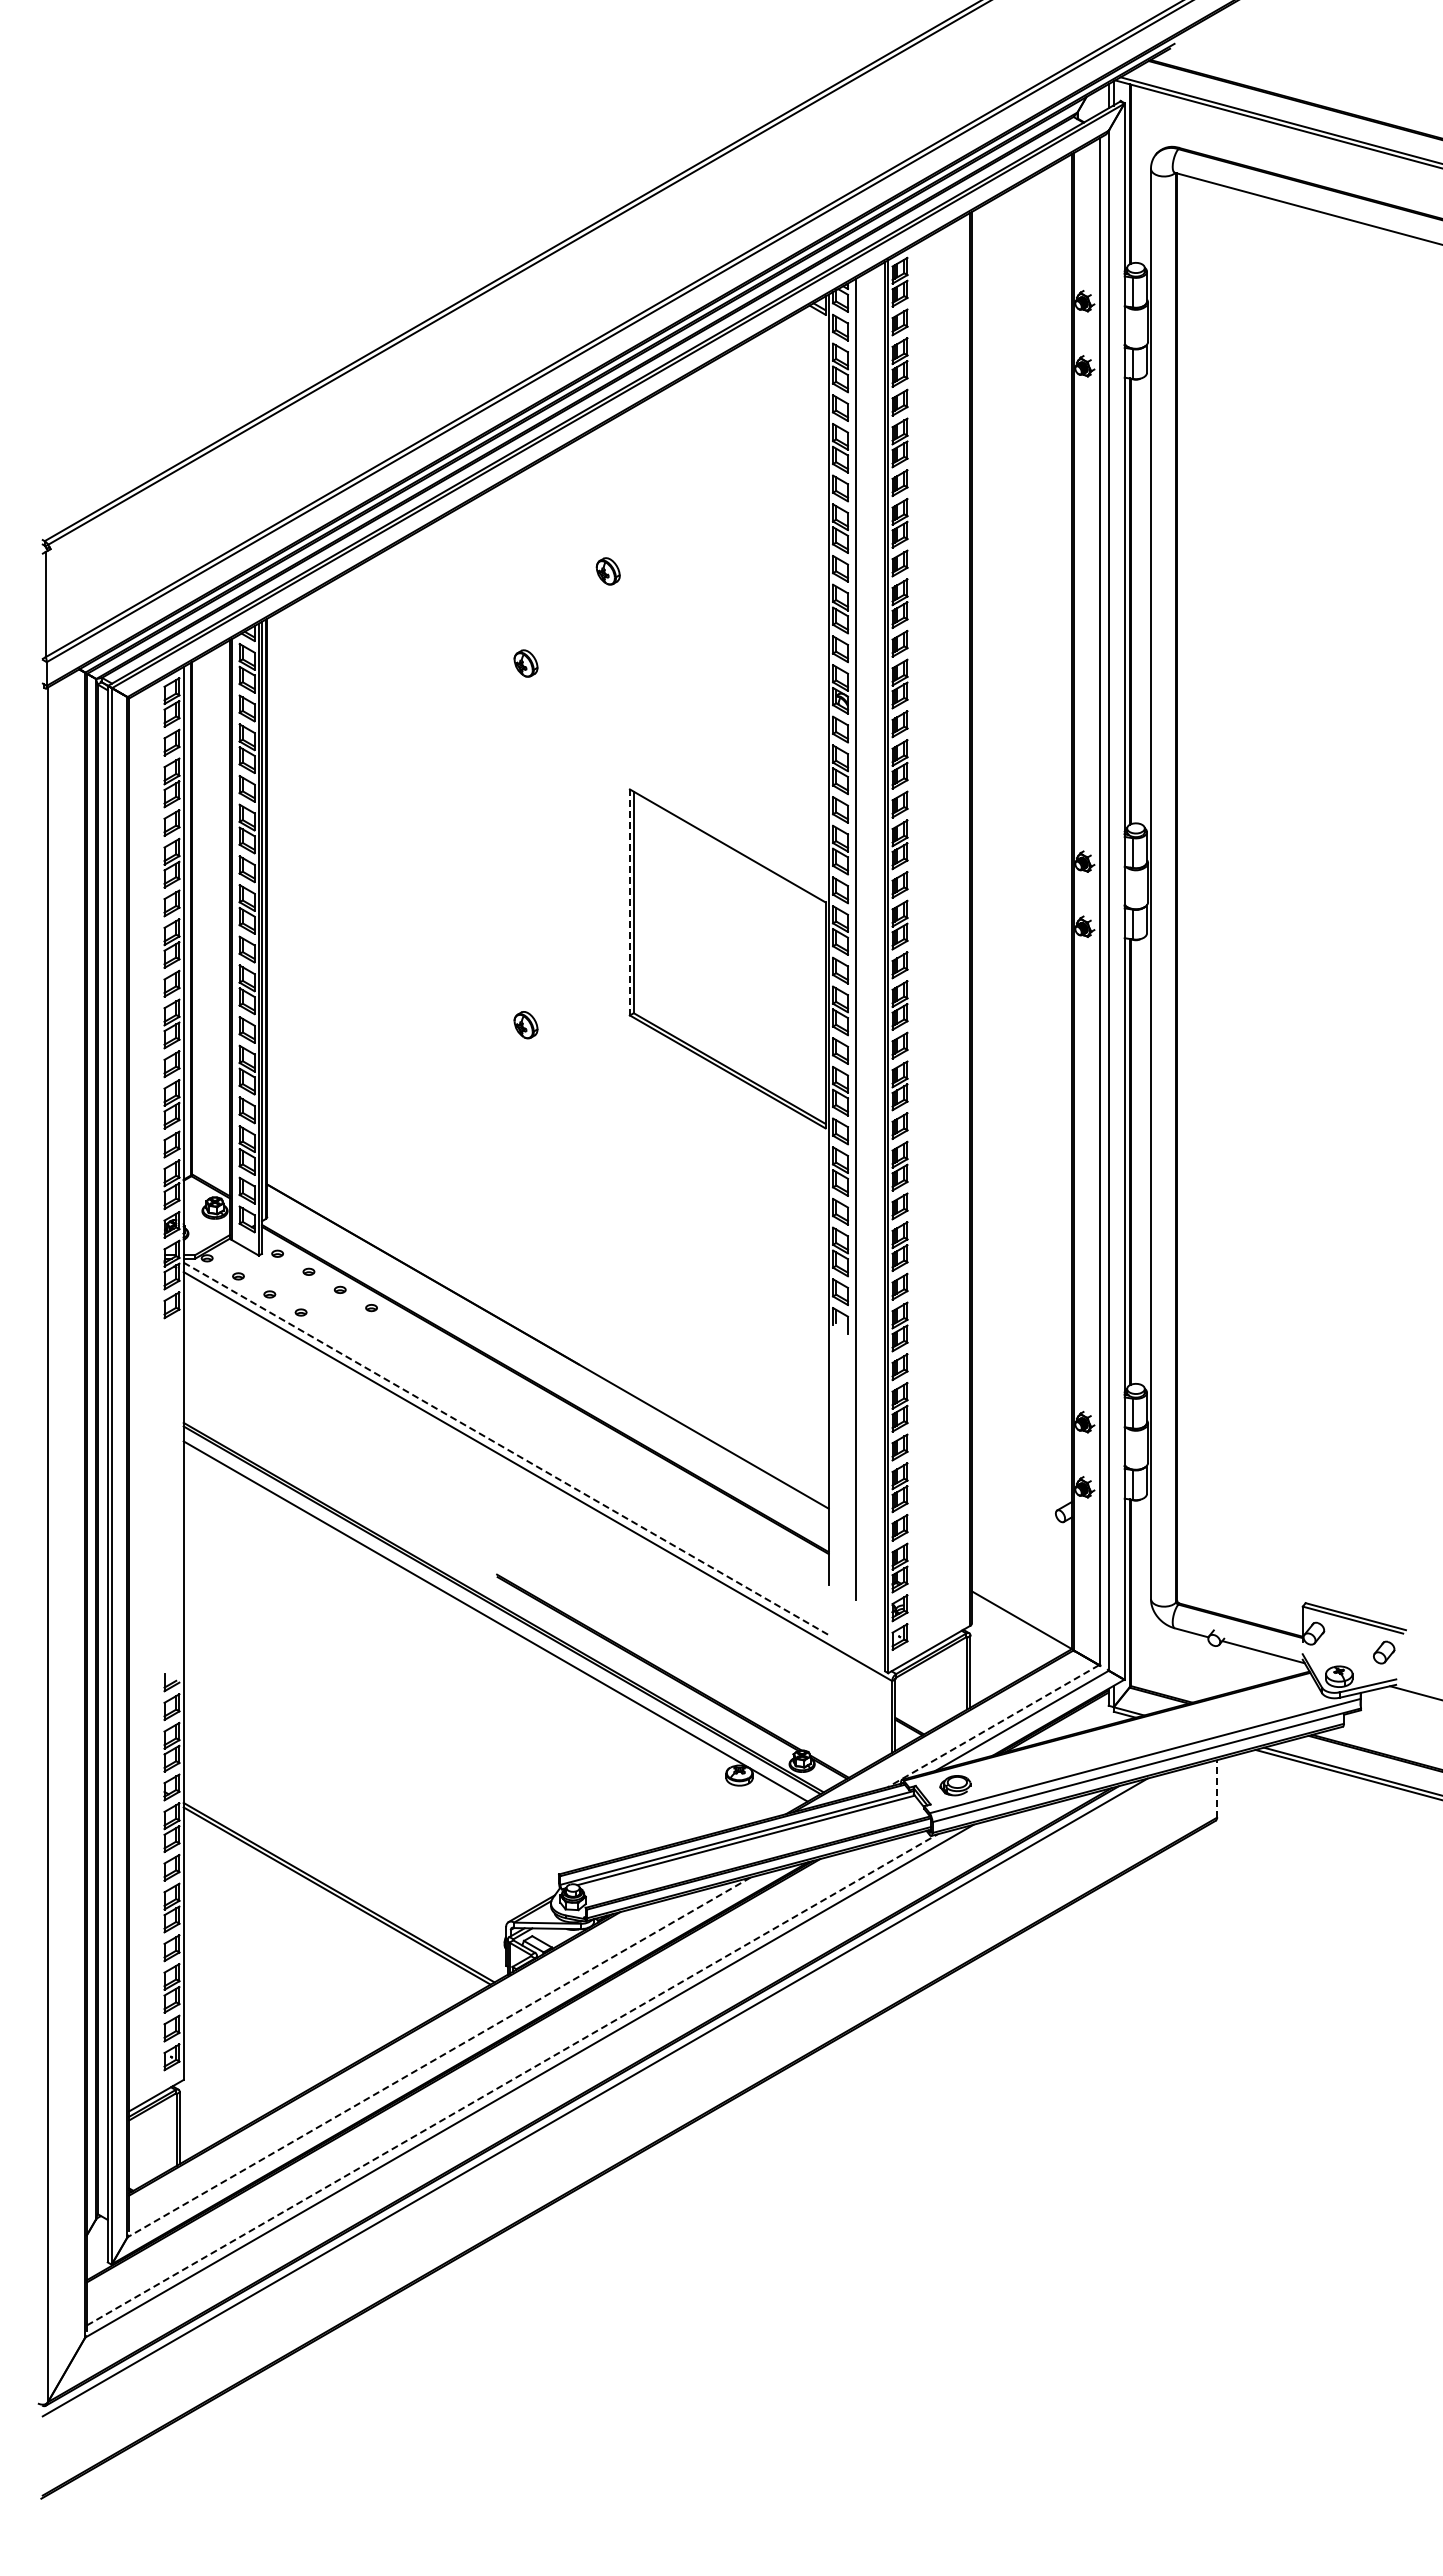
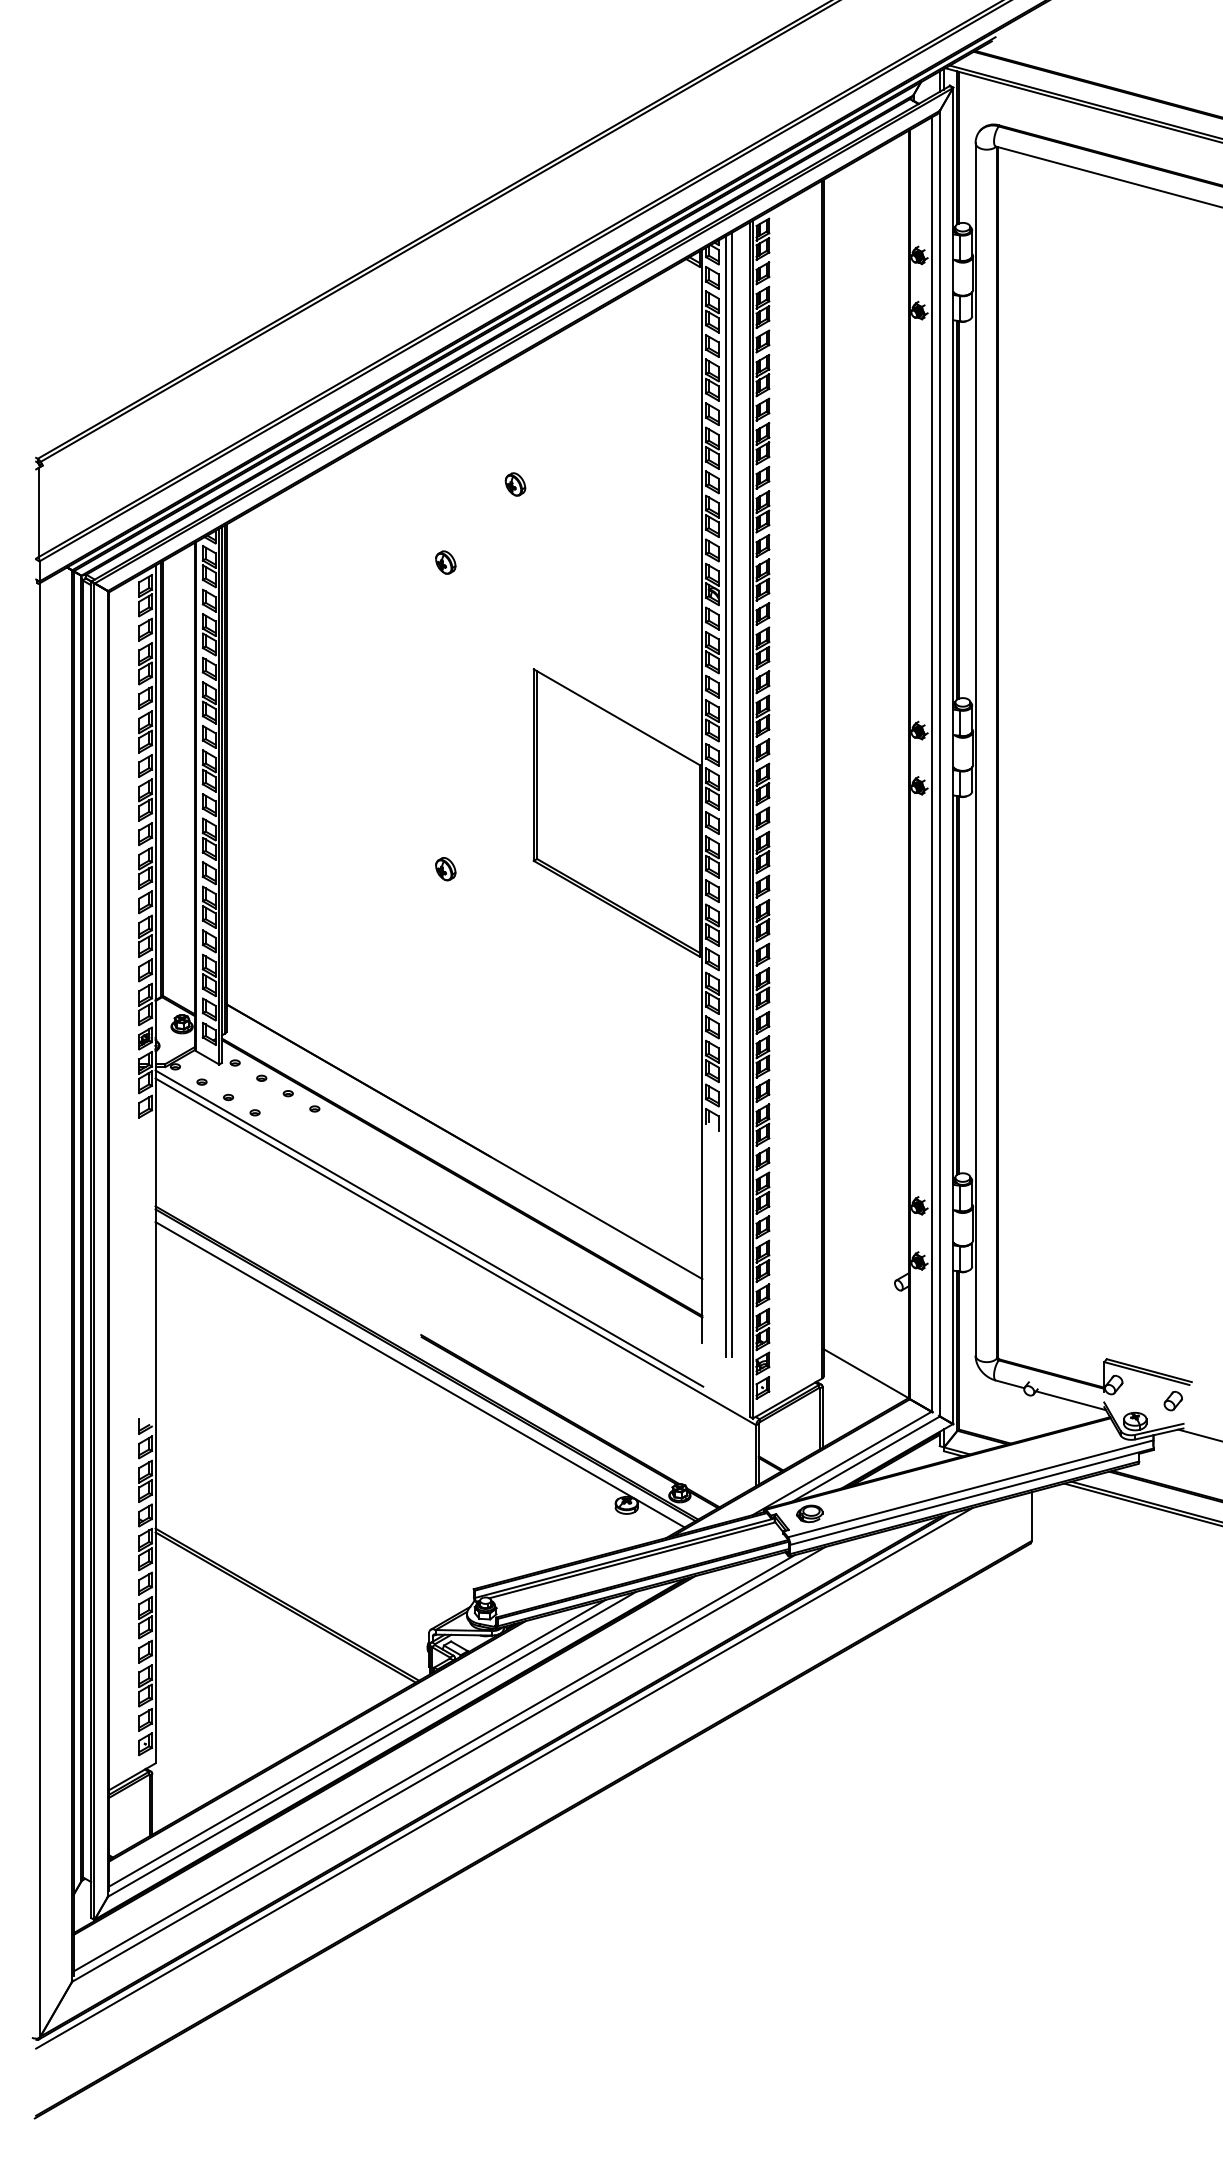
line: (629, 902) -> (533, 765), dashed -> solid
line: (864, 937) -> (732, 794), added
line: (506, 1449) -> (429, 1228), dashed -> solid
line: (992, 1726) -> (841, 1463), dashed -> solid
line: (1217, 1788) -> (1032, 1516), dashed -> solid
line: (421, 2056) -> (357, 1743), added
line: (439, 2057) -> (372, 1744), dashed -> solid
line: (512, 2079) -> (434, 1763), dashed -> solid

